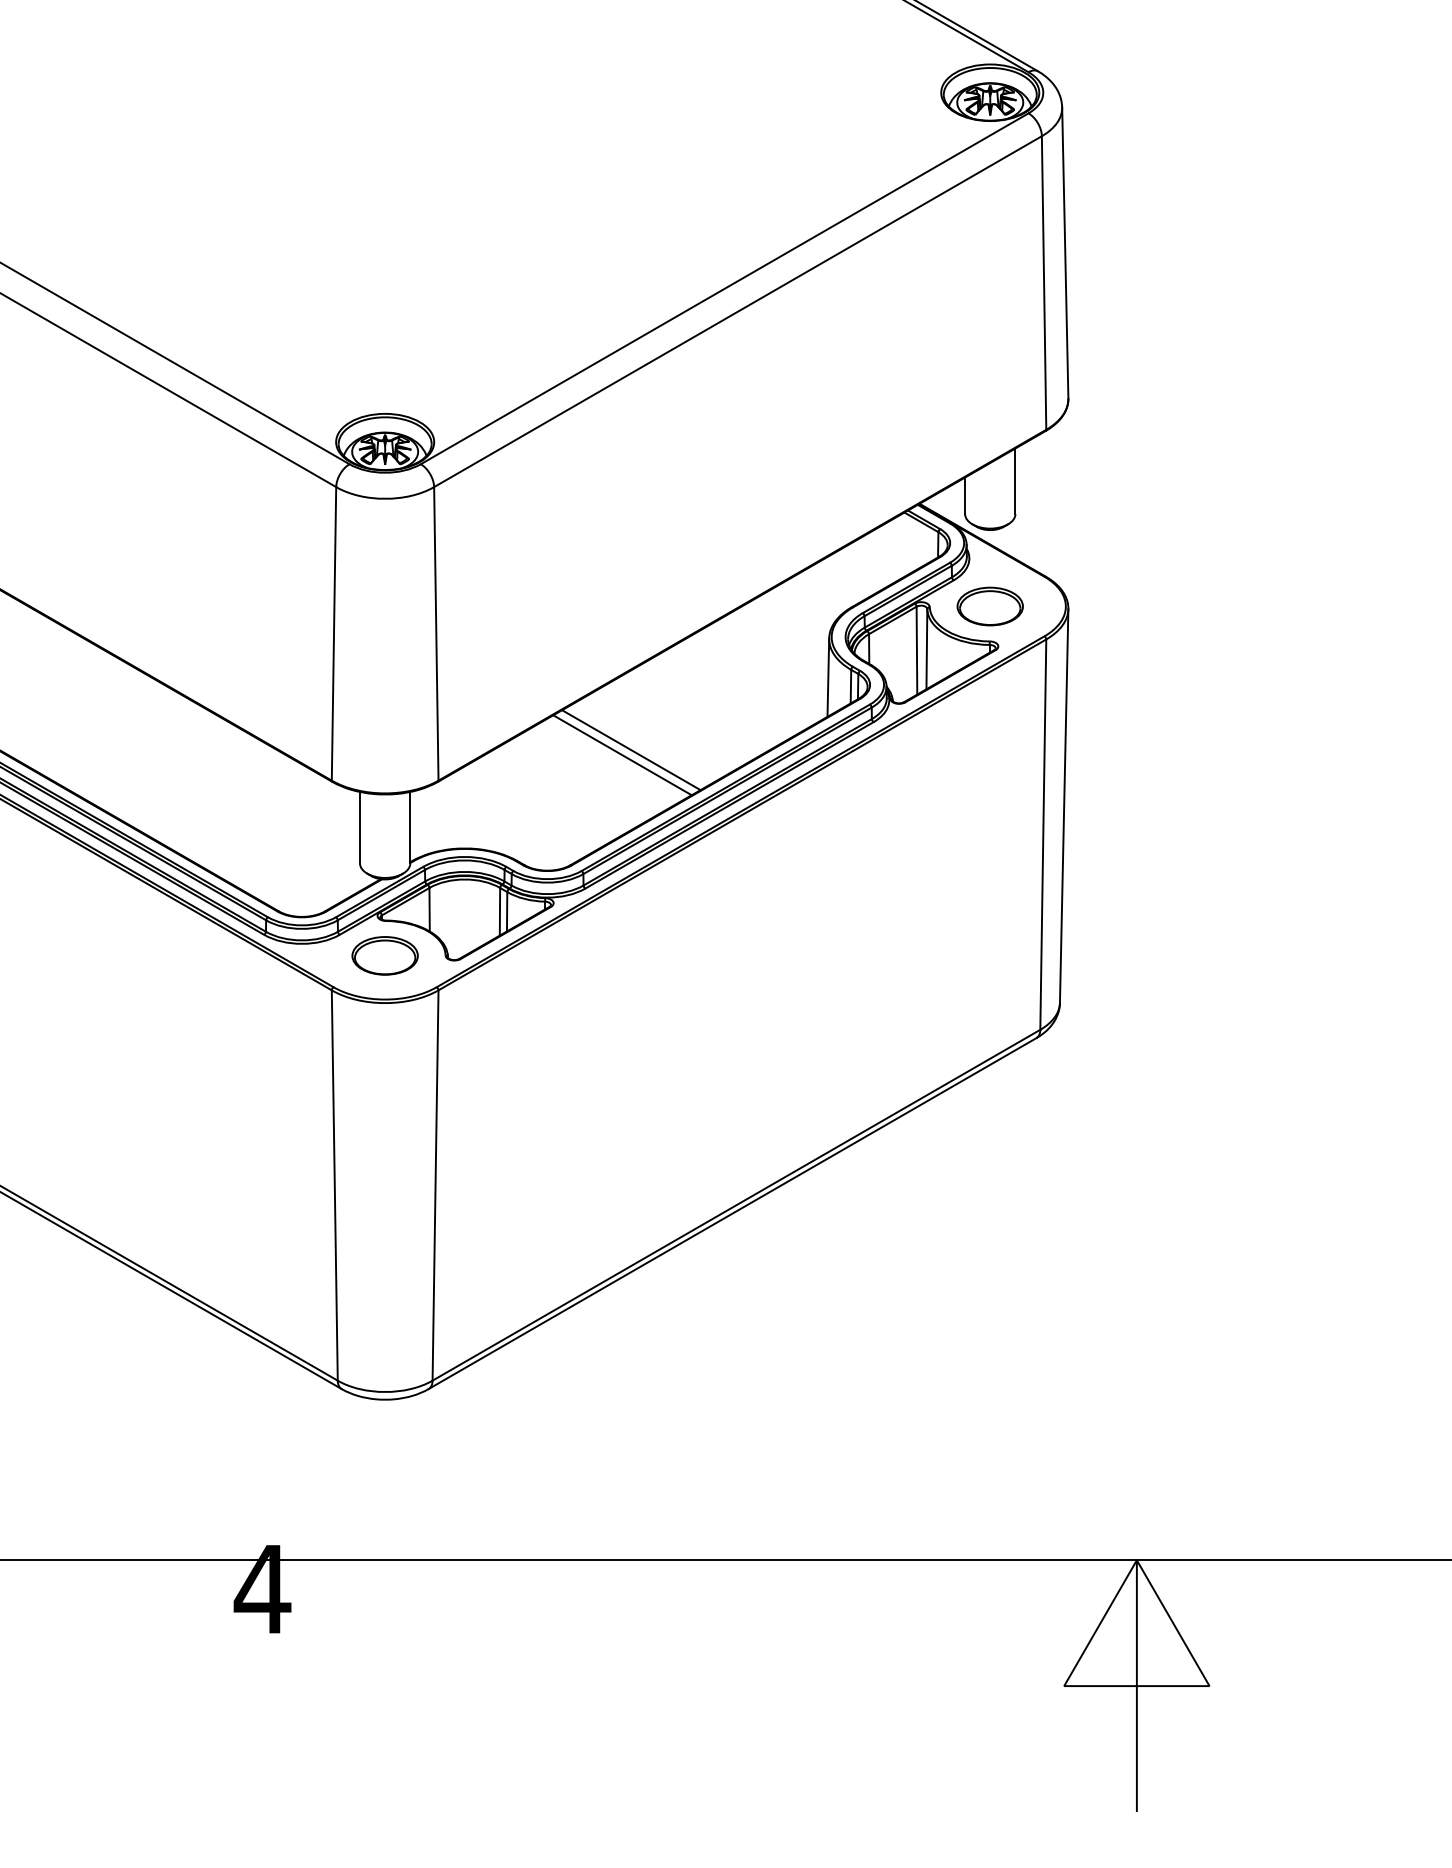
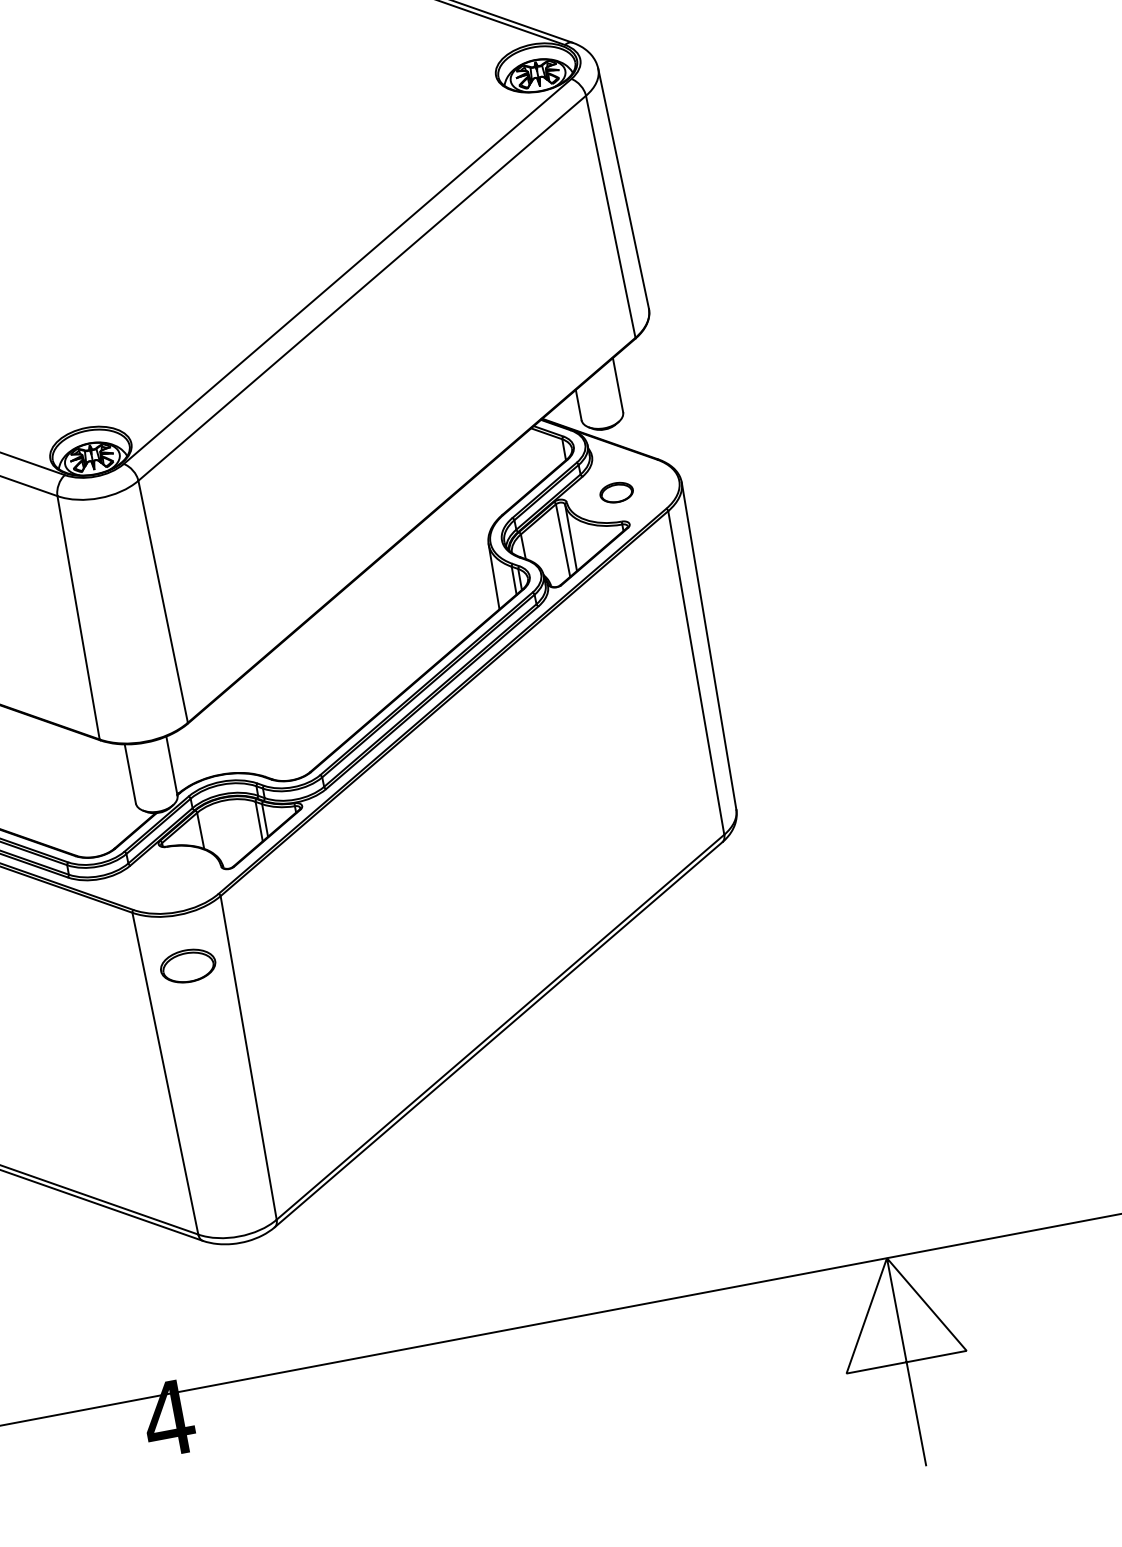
part: (989, 606) -> (616, 492), size x0.6
line: (631, 750) -> (342, 667), removed
line: (622, 755) -> (336, 673), removed
part: (384, 955) -> (187, 965), moved

